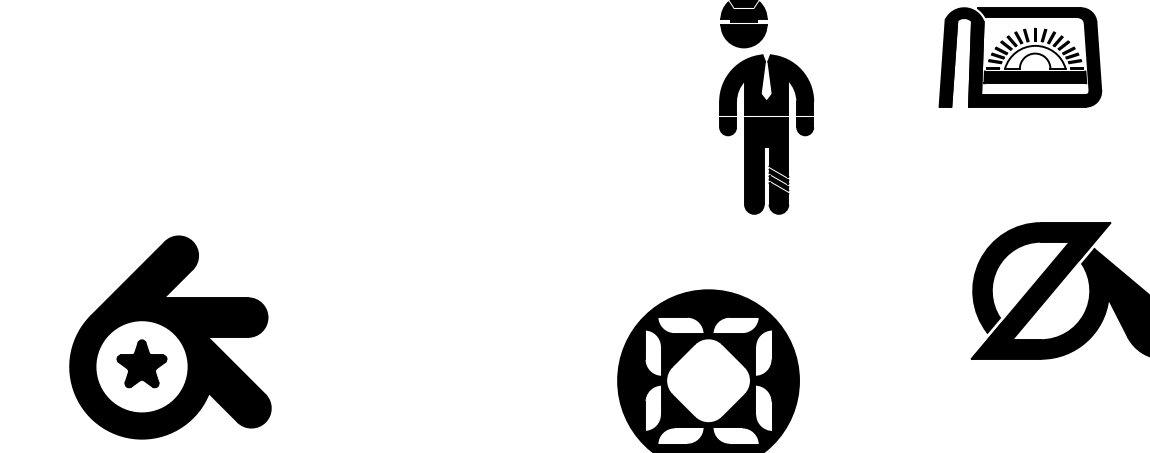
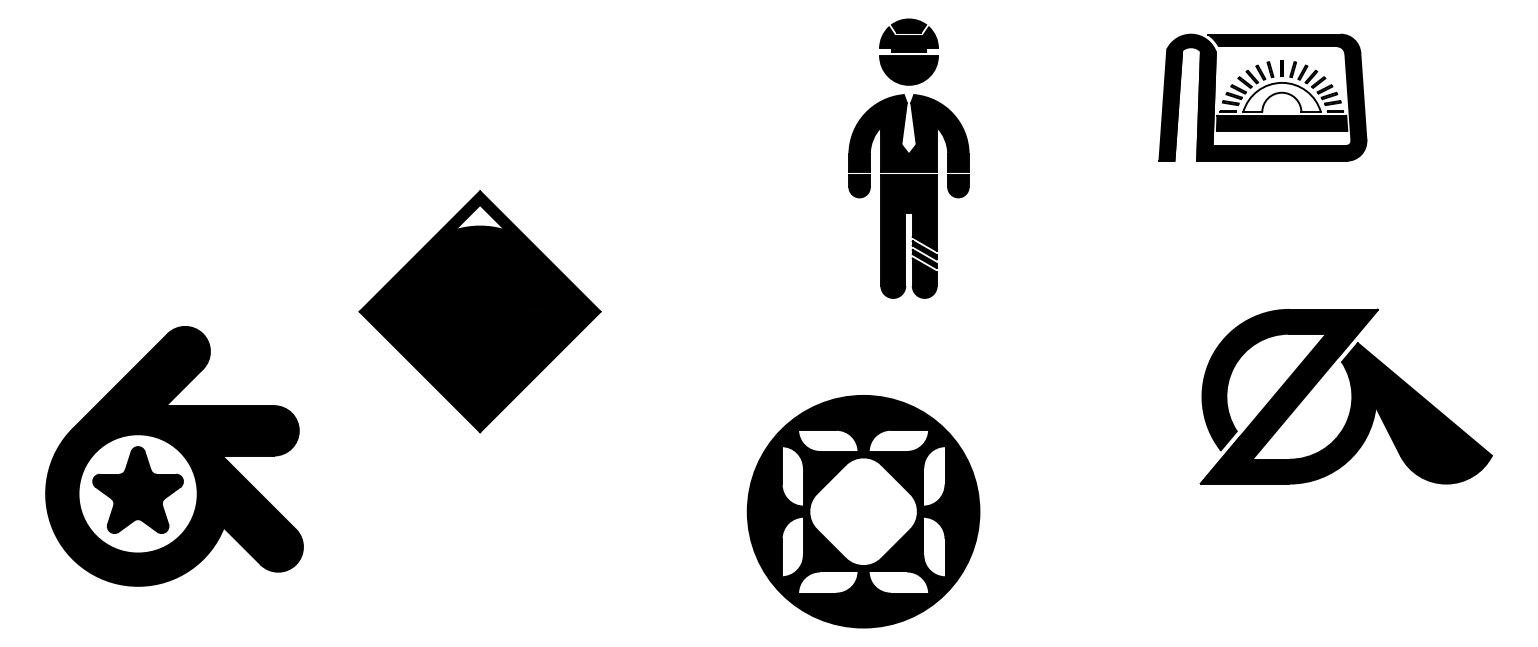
part: (766, 134) -> (908, 196), moved
part: (408, 224) -> (479, 311), added
part: (141, 363) -> (137, 489), size x1.43

